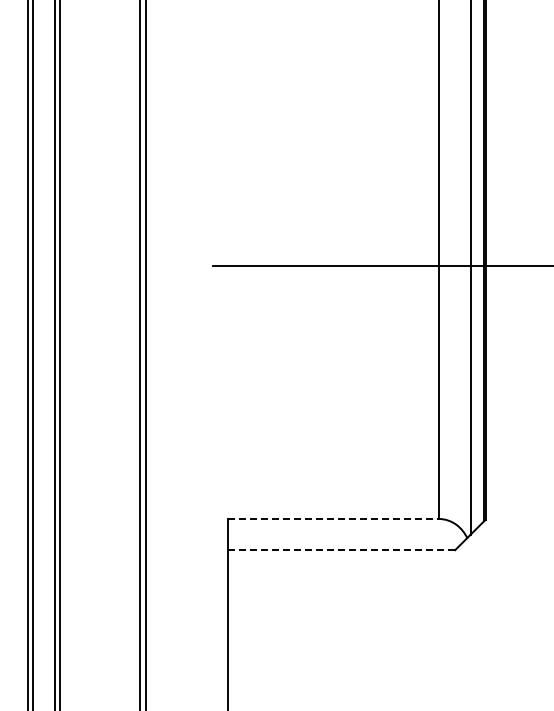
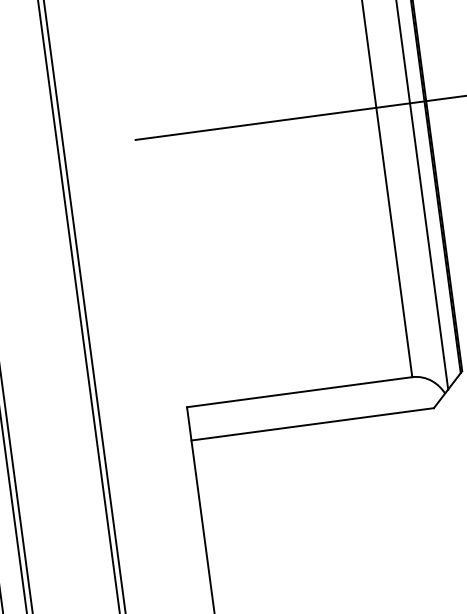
line: (333, 518) -> (299, 391), dashed -> solid
line: (341, 550) -> (312, 424), dashed -> solid

